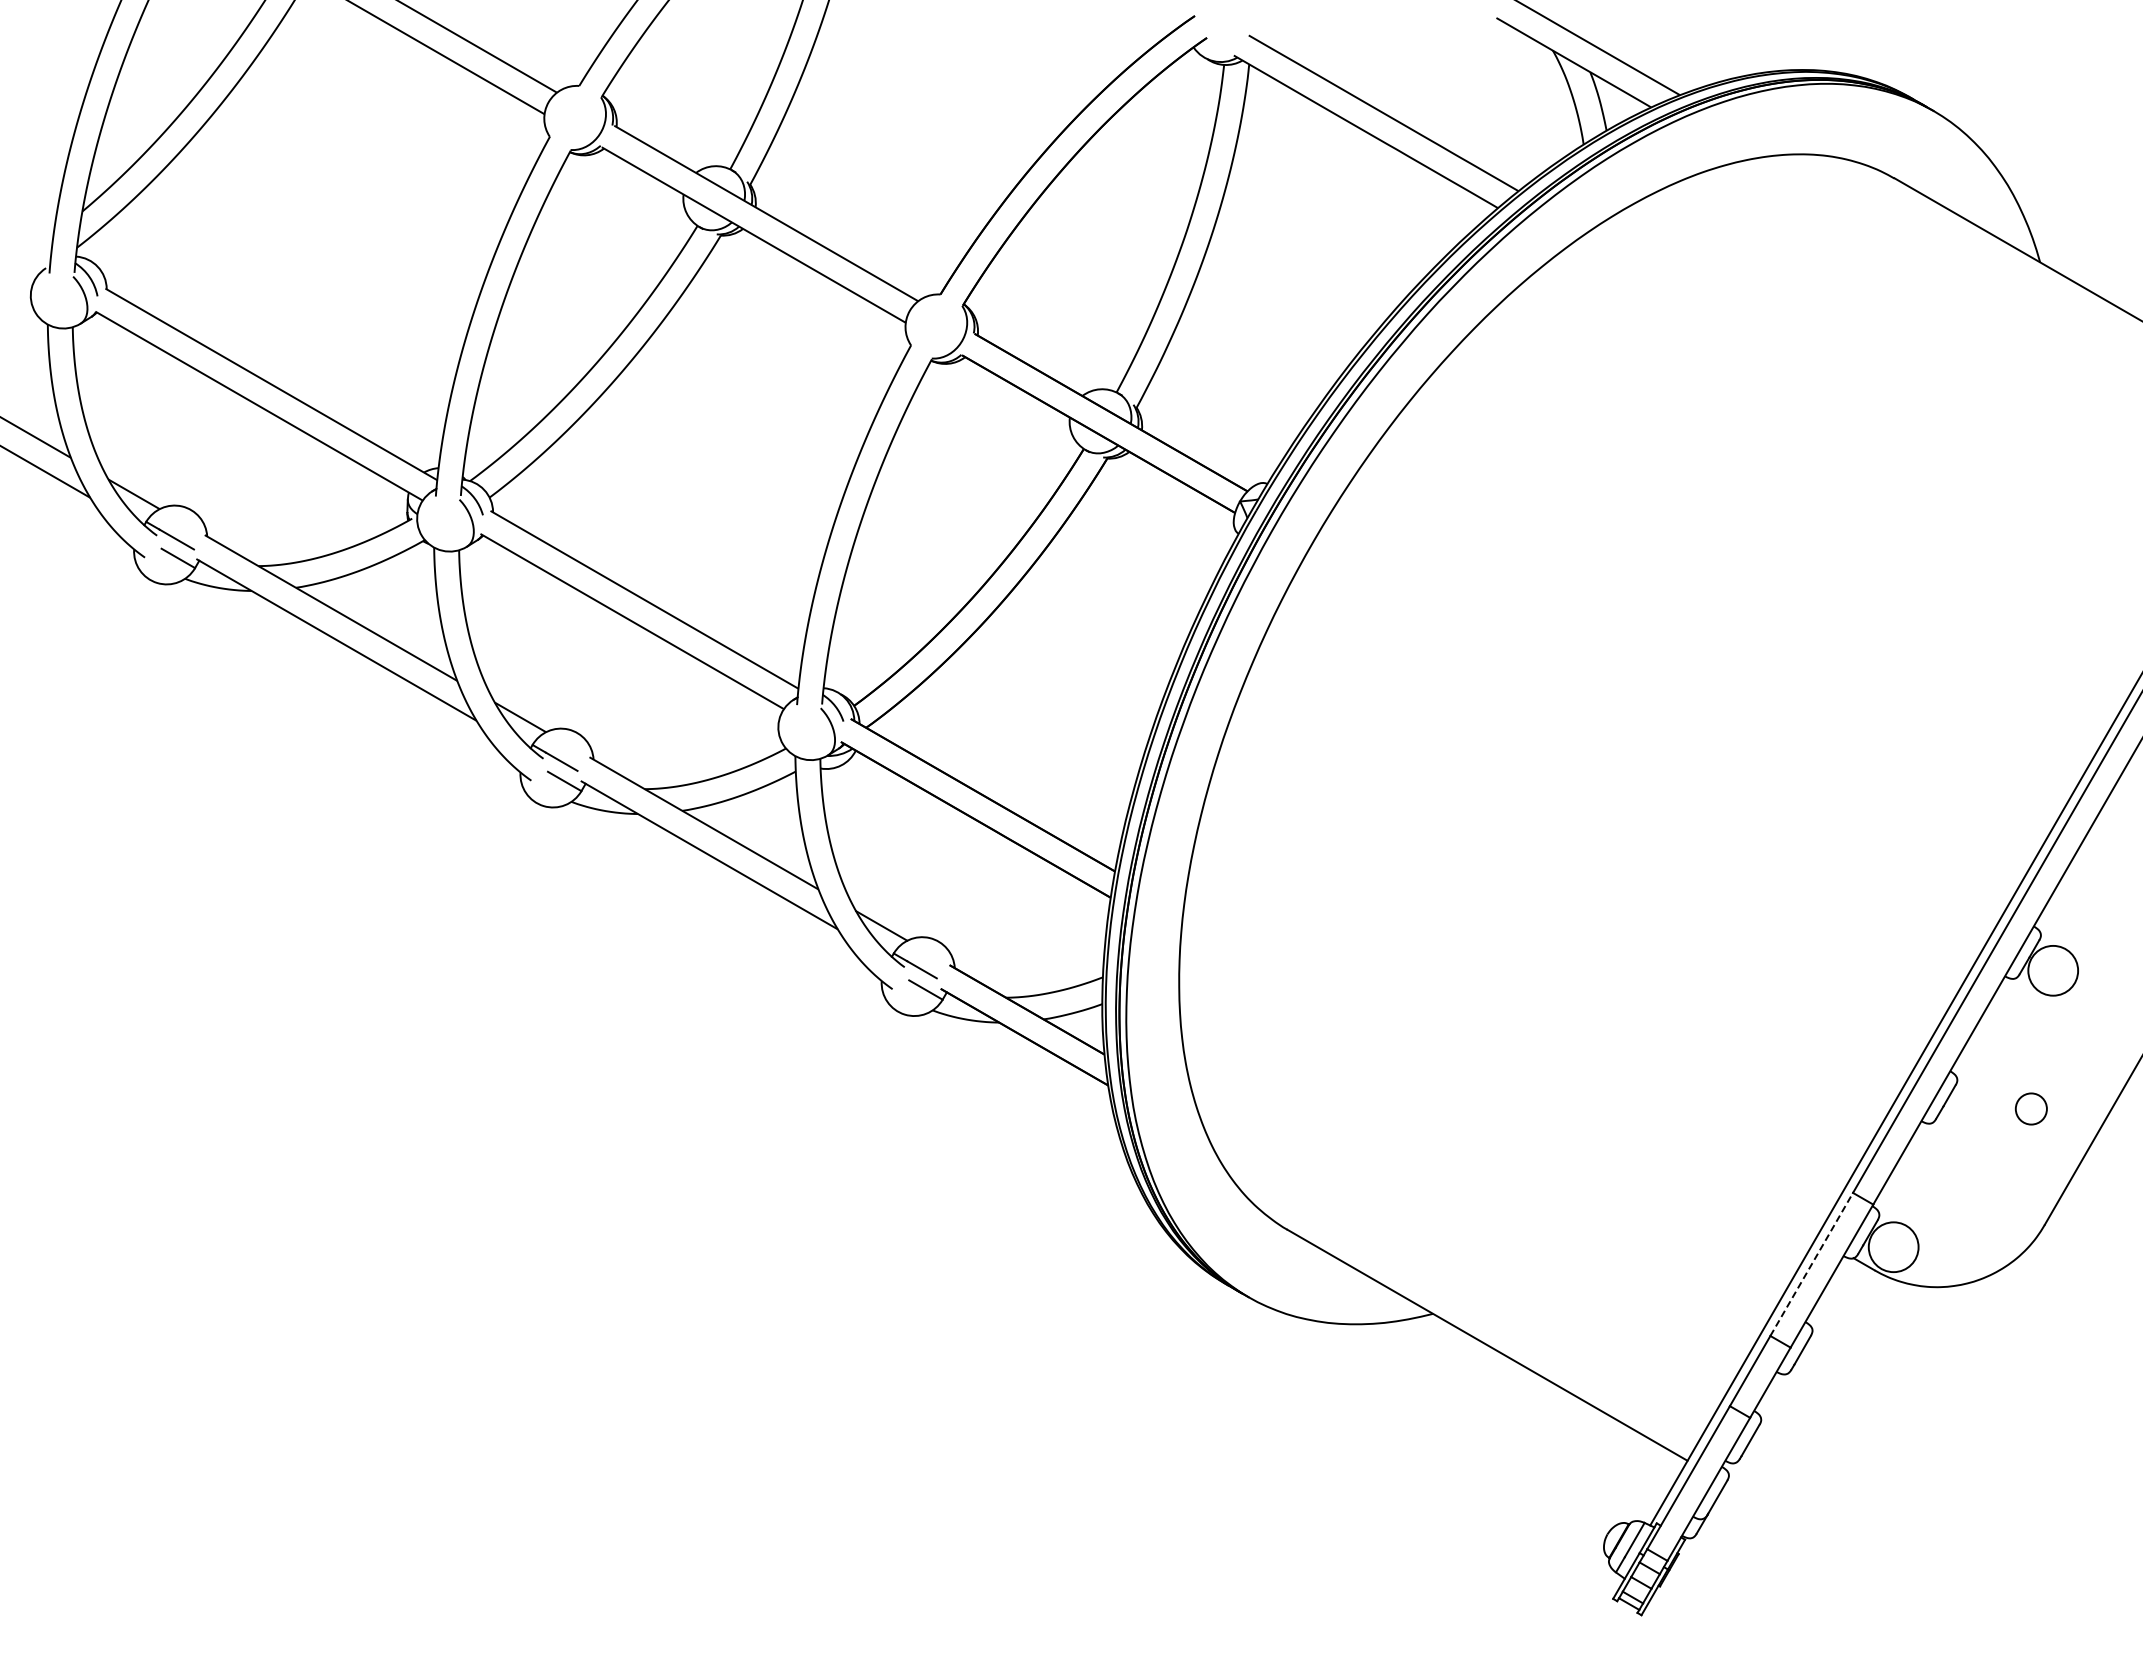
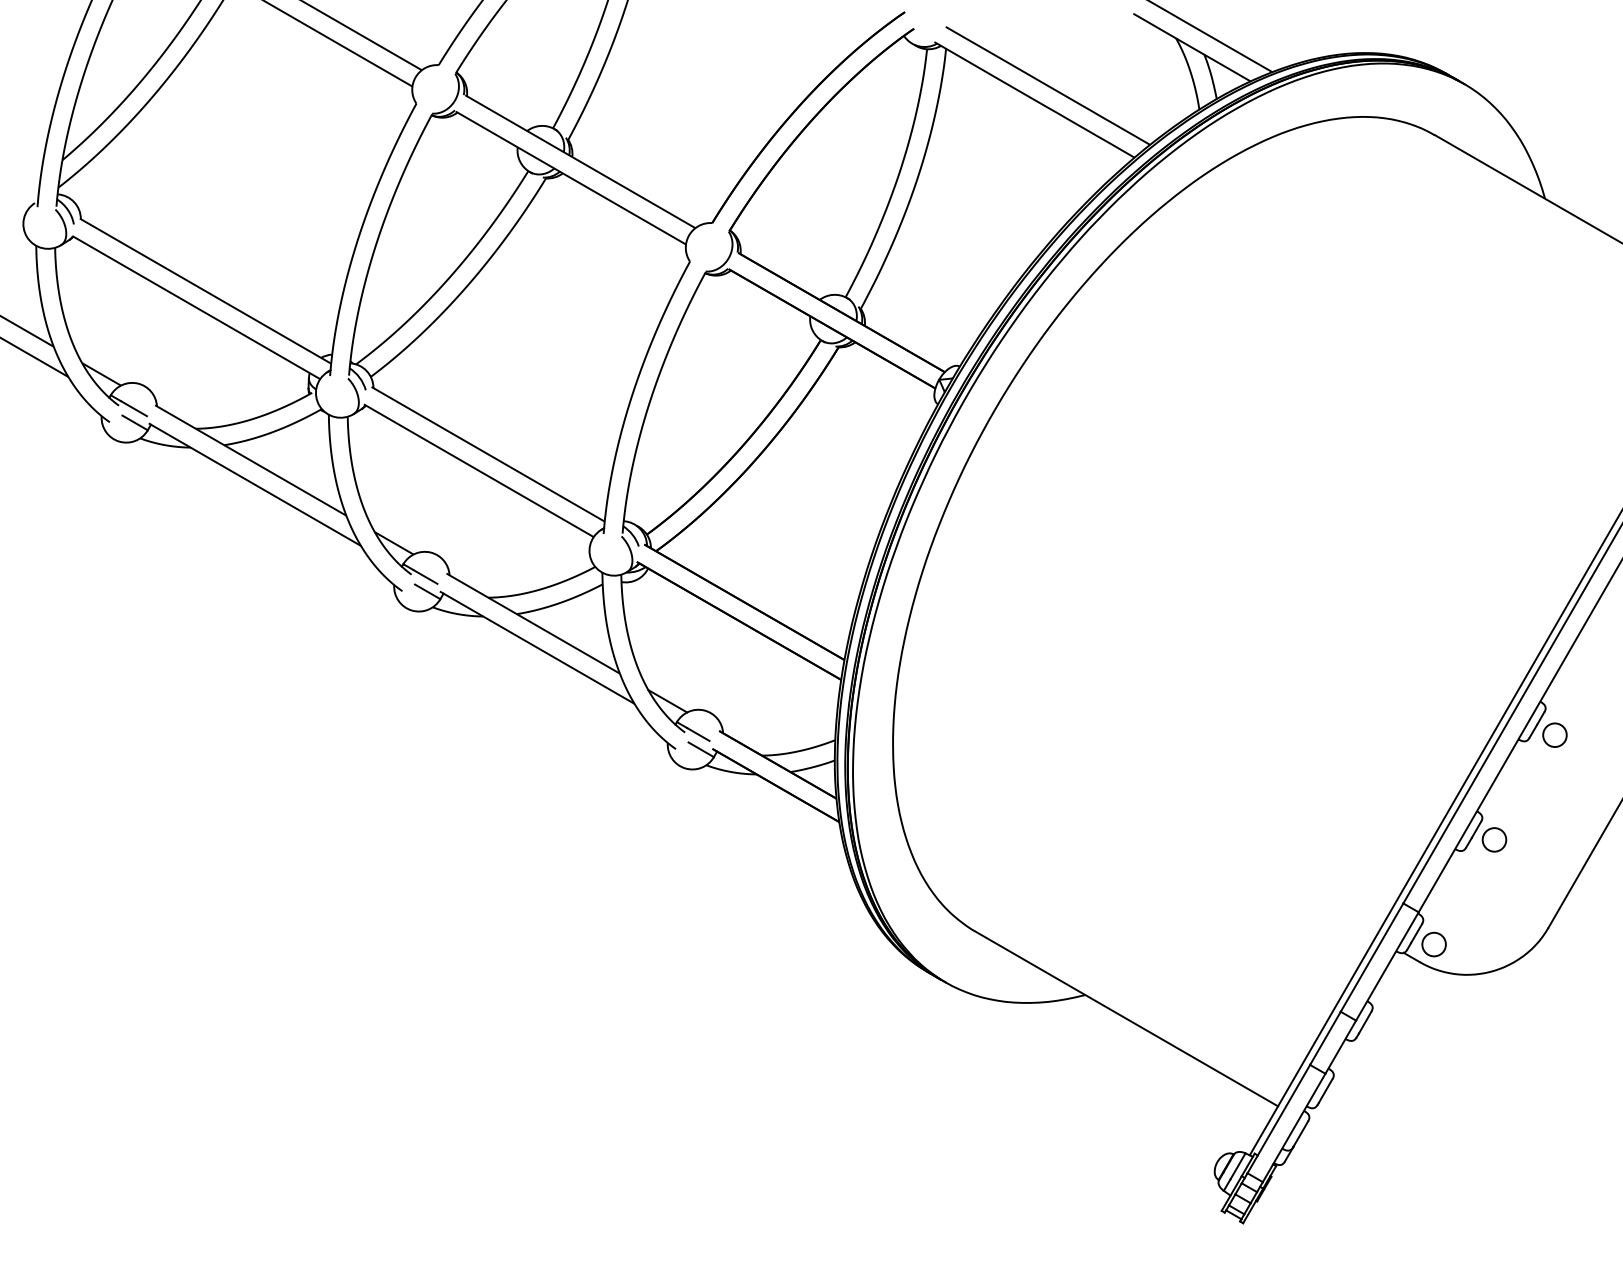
circle: (2052, 970) -> (1554, 735), size x0.62
circle: (2030, 1108) -> (1493, 839), moved
circle: (1893, 1246) -> (1434, 944), size x0.62
line: (1811, 1264) -> (1371, 957), dashed -> solid

